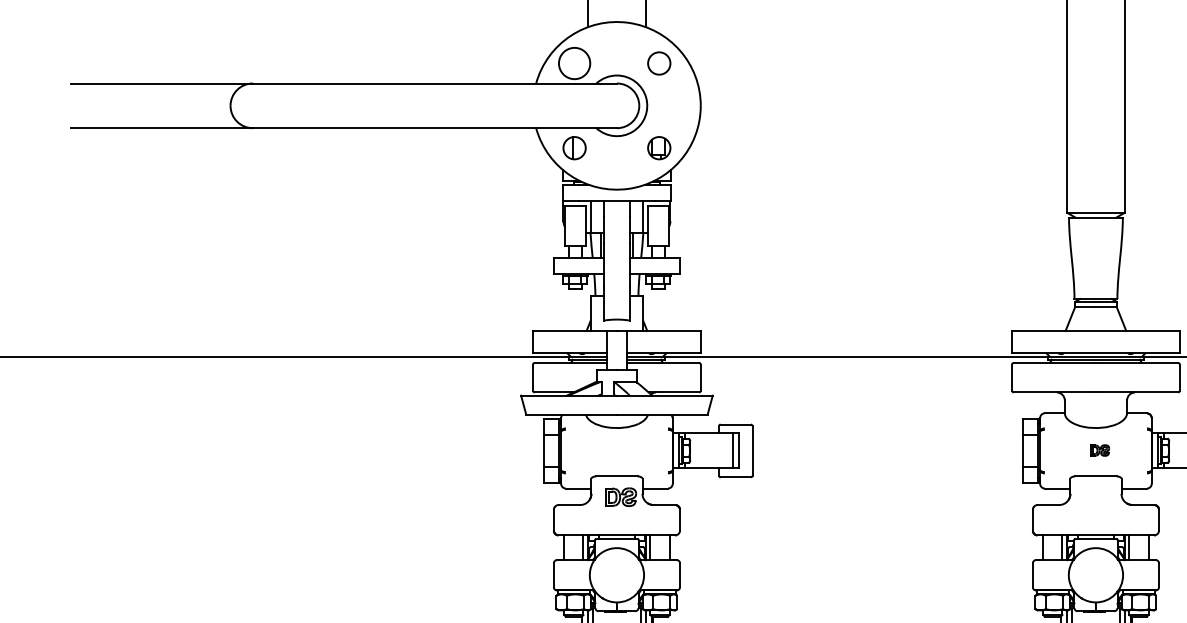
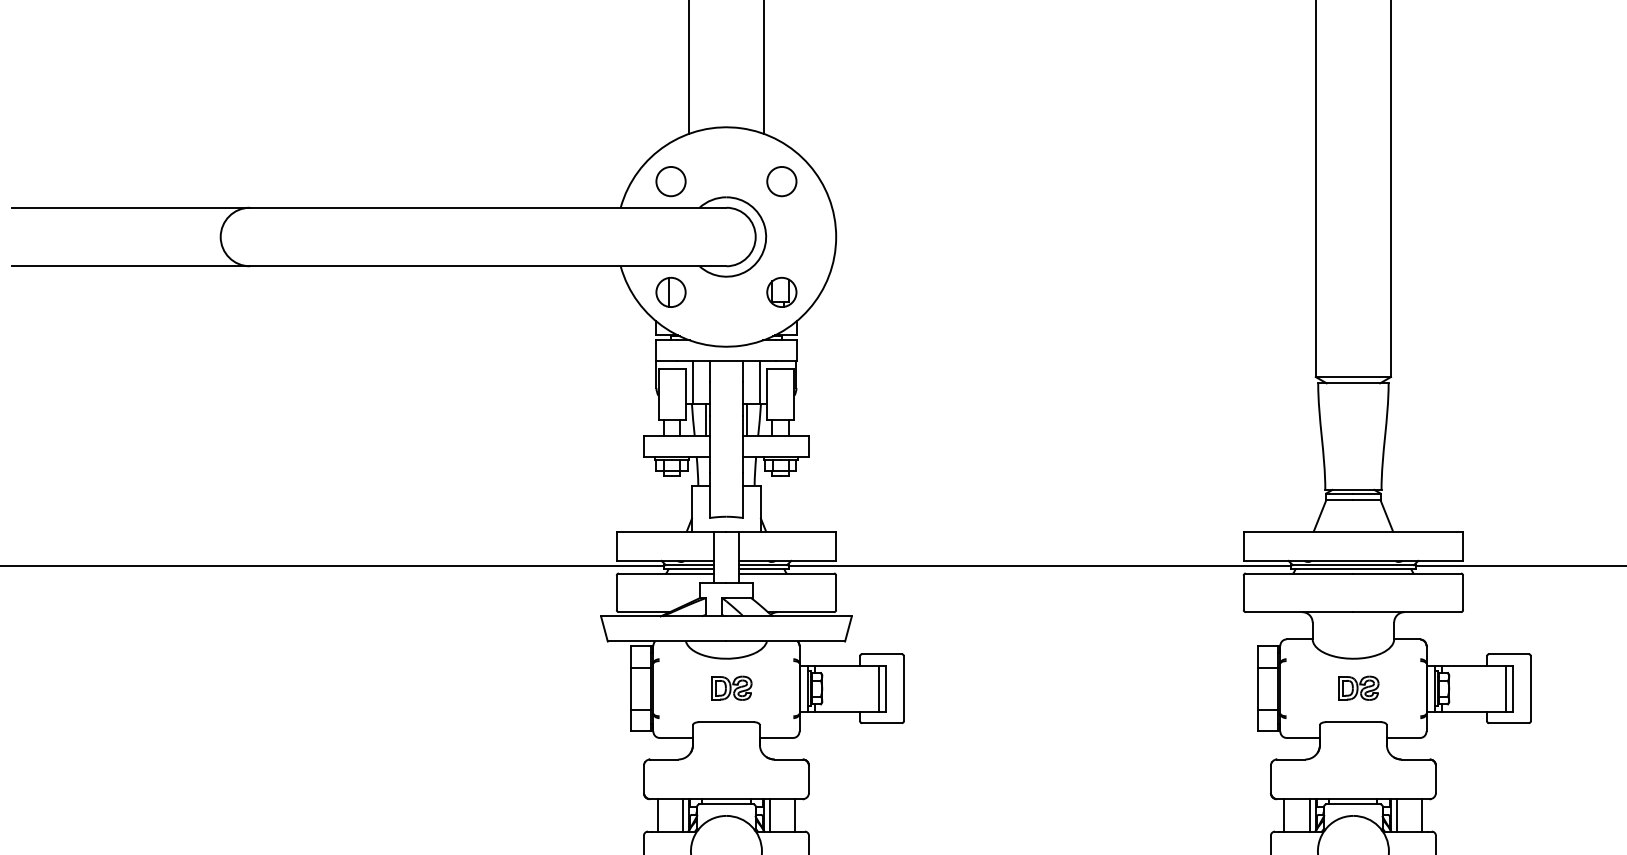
circle: (574, 63) -> (670, 181), size x0.71
part: (1099, 450) -> (1358, 687), size x1.67
part: (620, 496) -> (731, 687), moved

